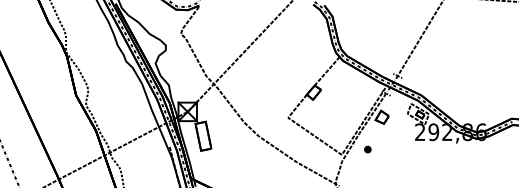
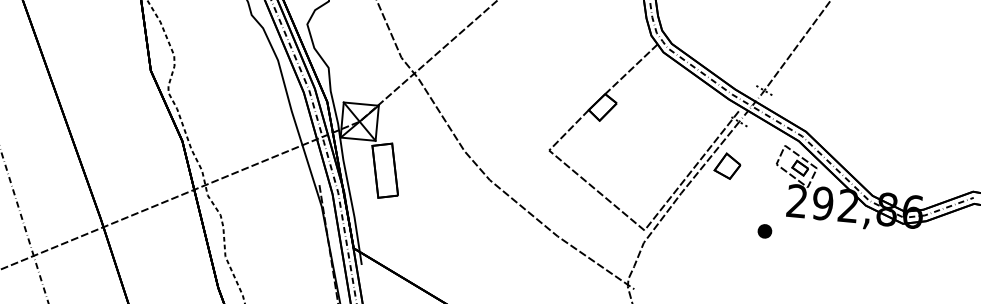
part: (367, 149) -> (764, 231), moved

